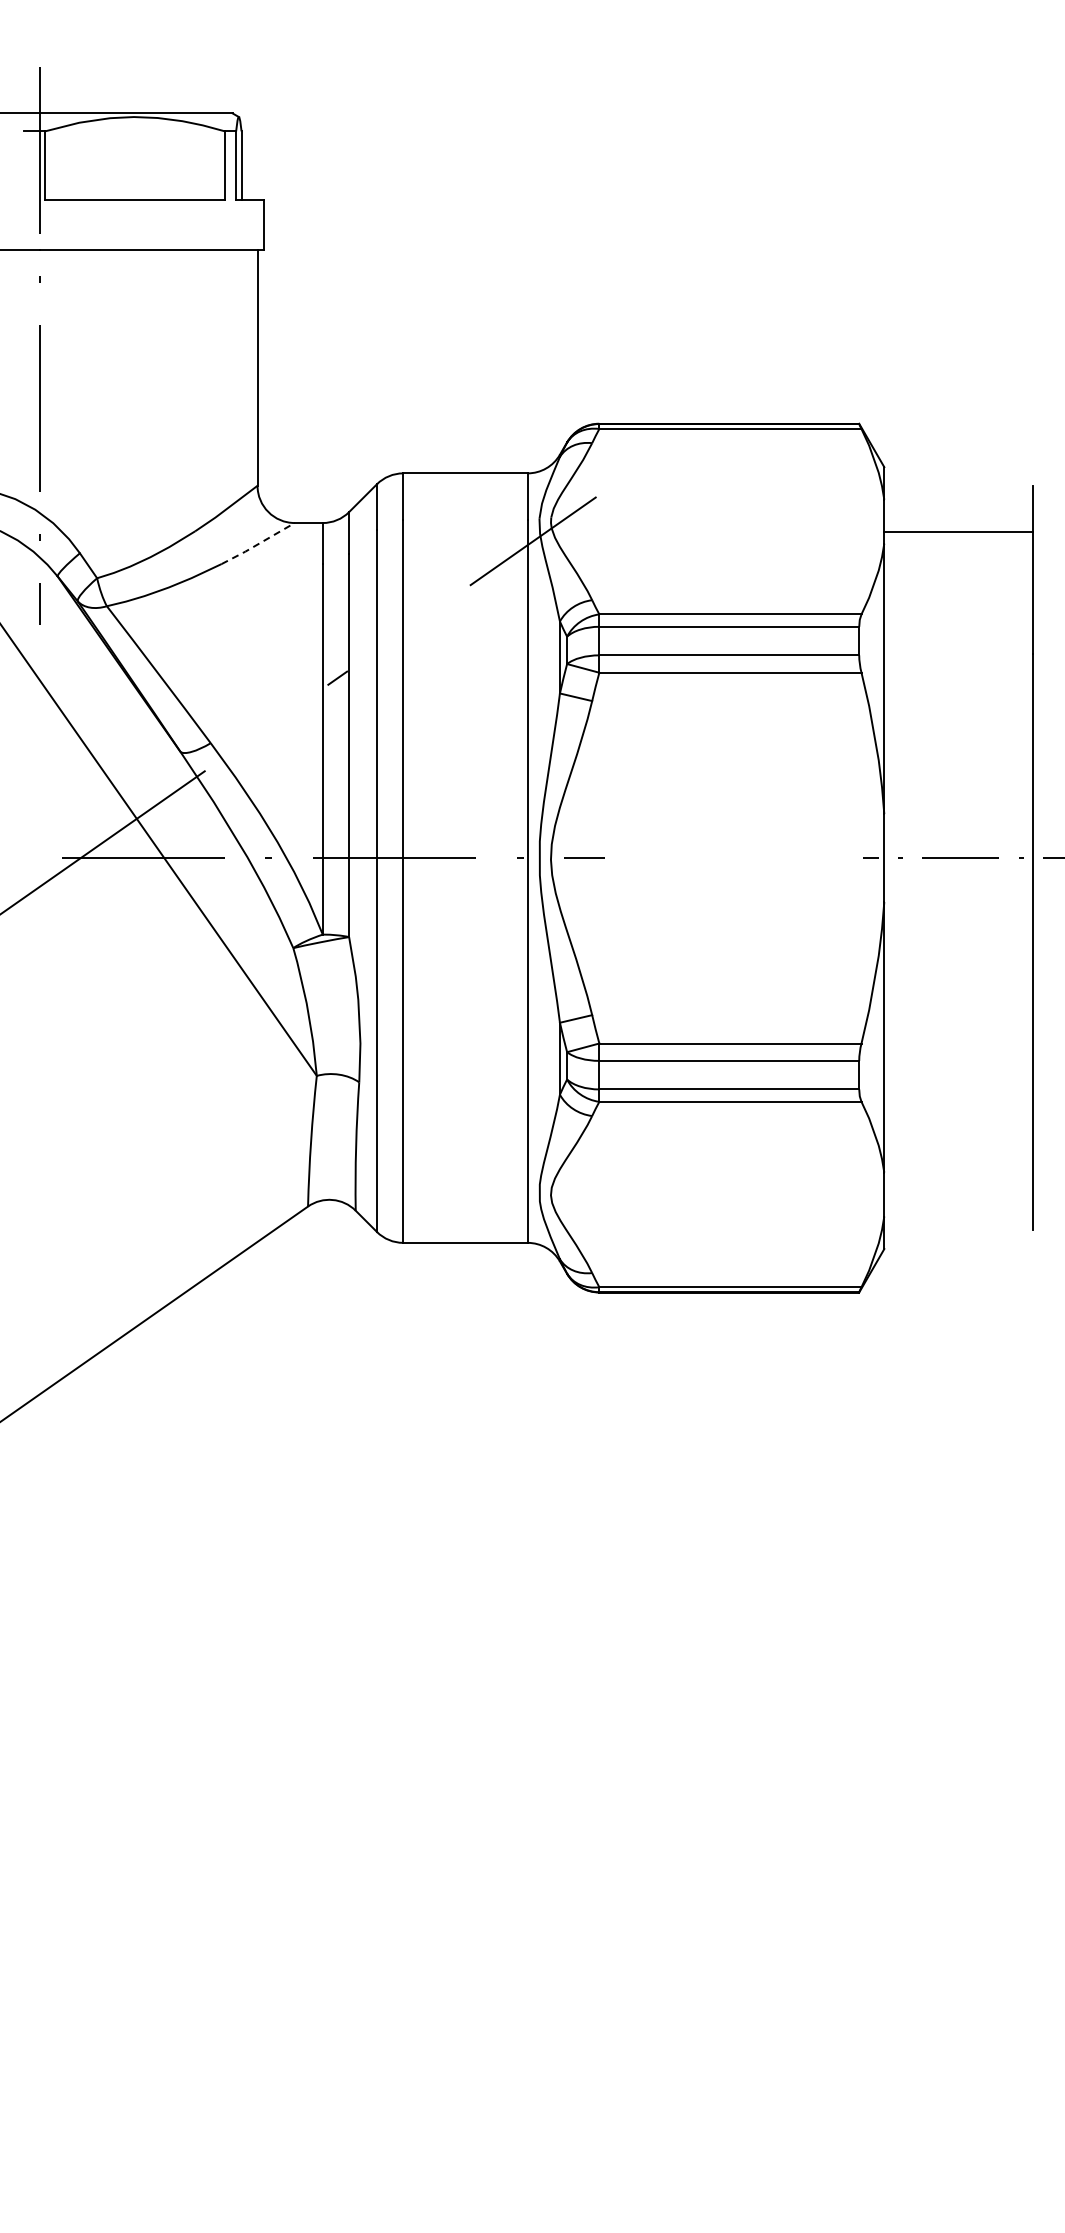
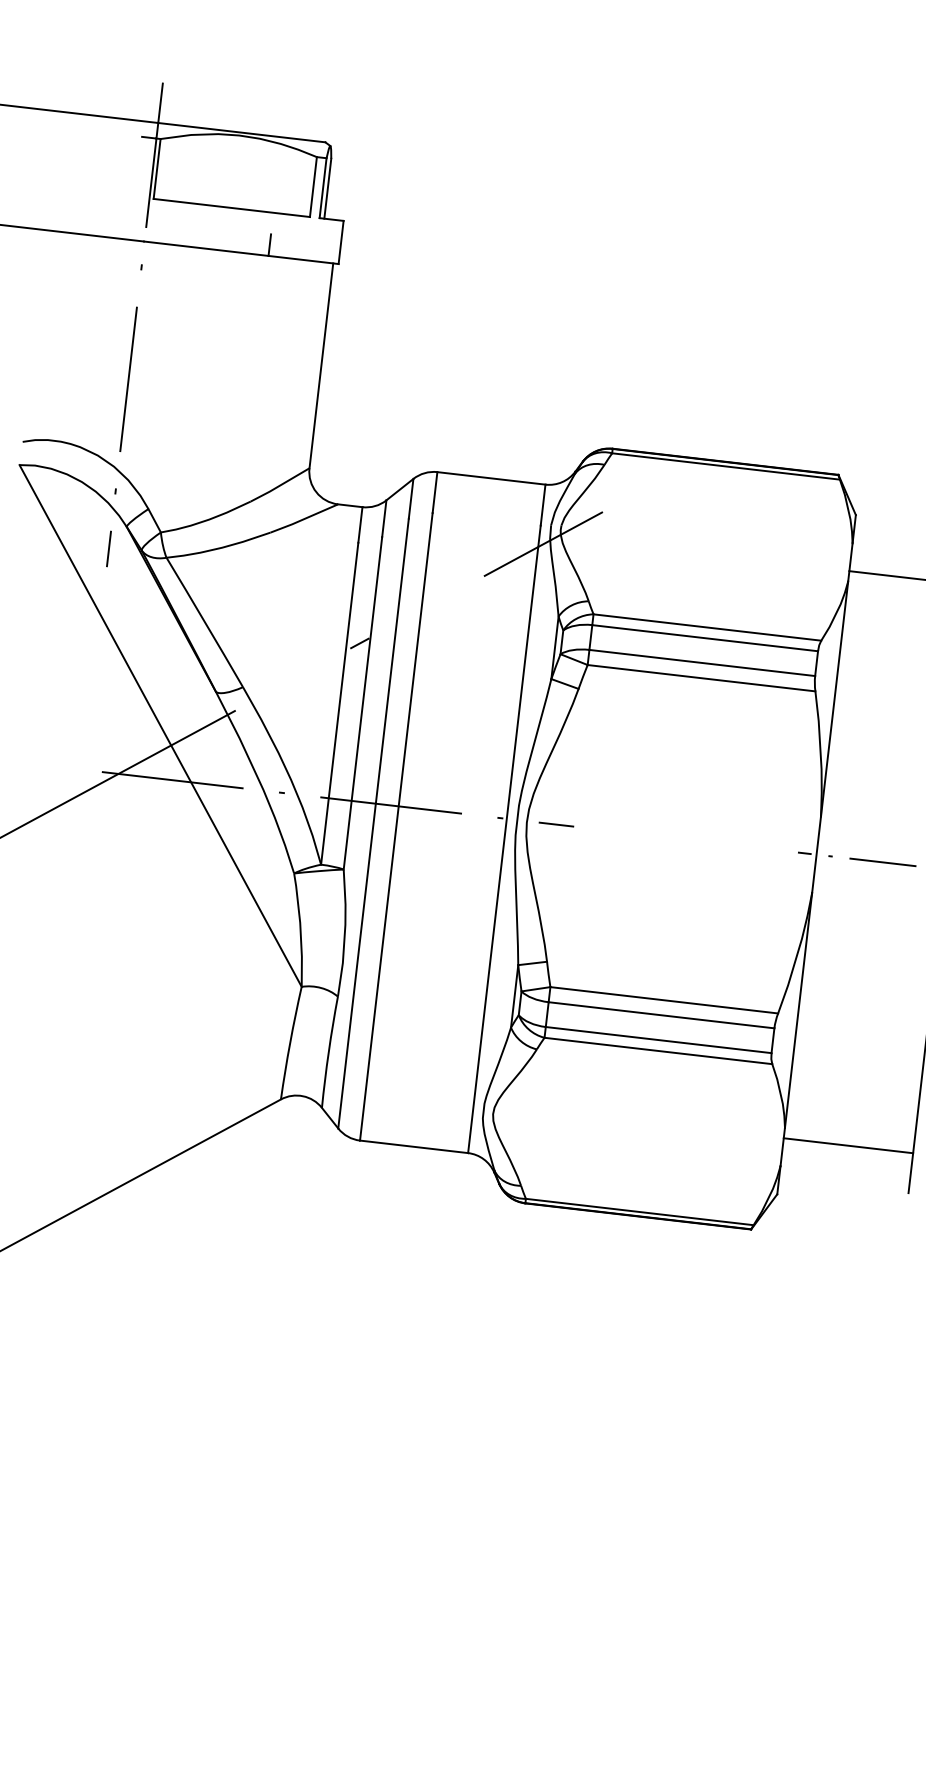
line: (183, 237) -> (270, 245), added
line: (258, 544) -> (304, 519), dashed -> solid
line: (958, 1184) -> (848, 1145), added

